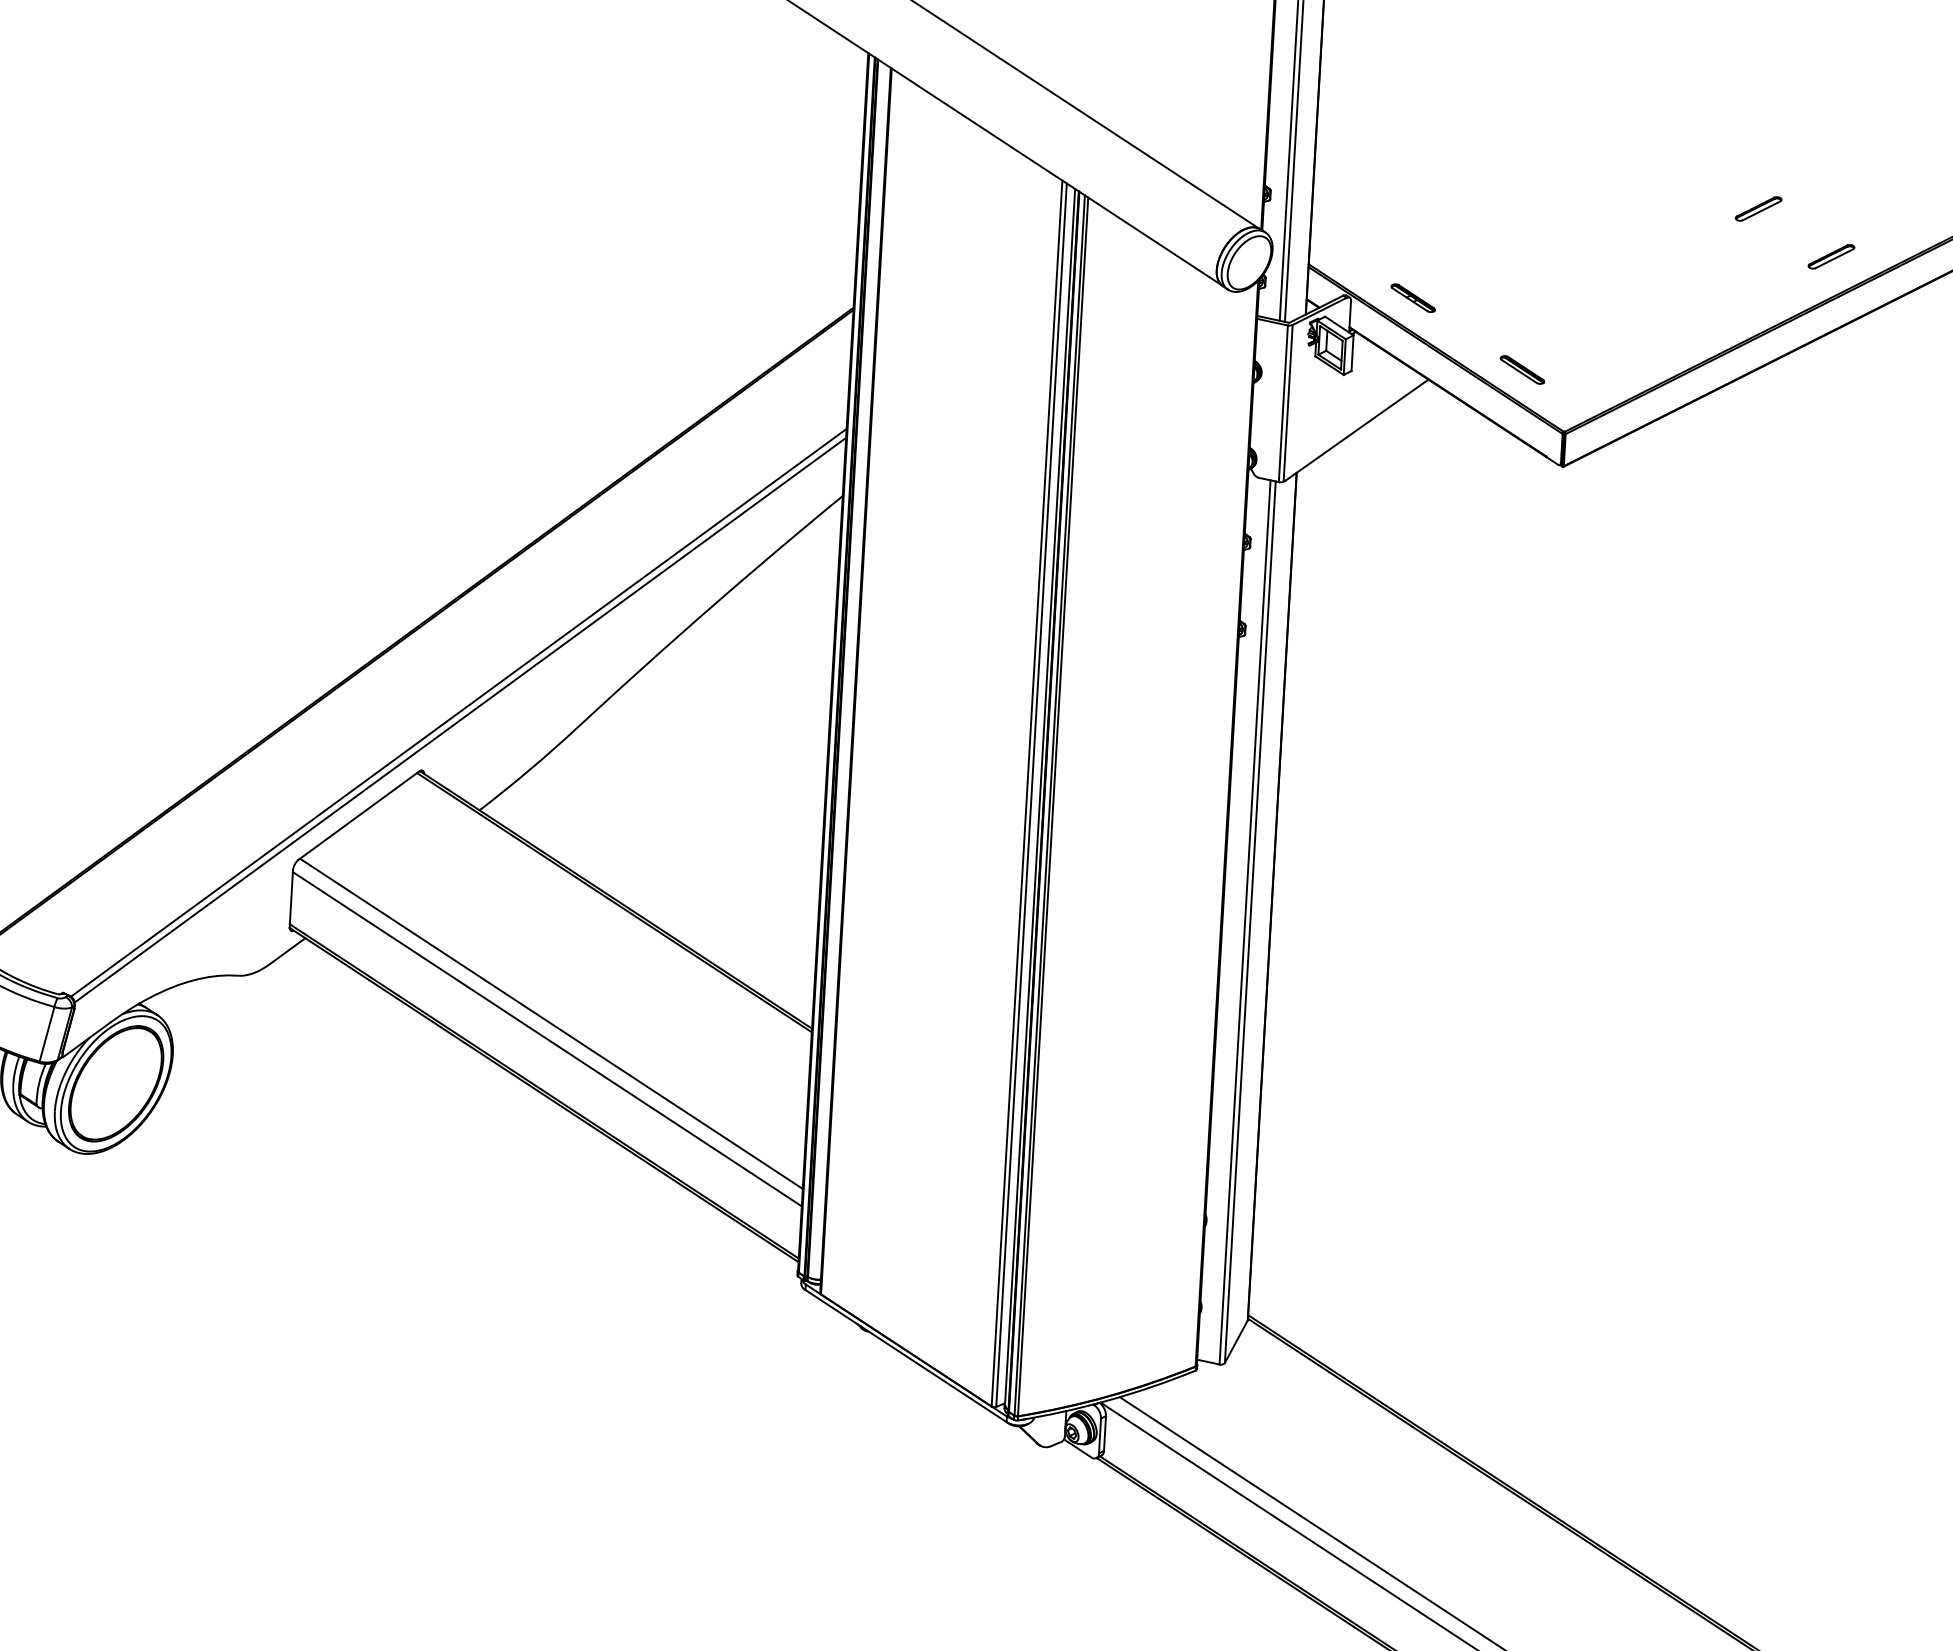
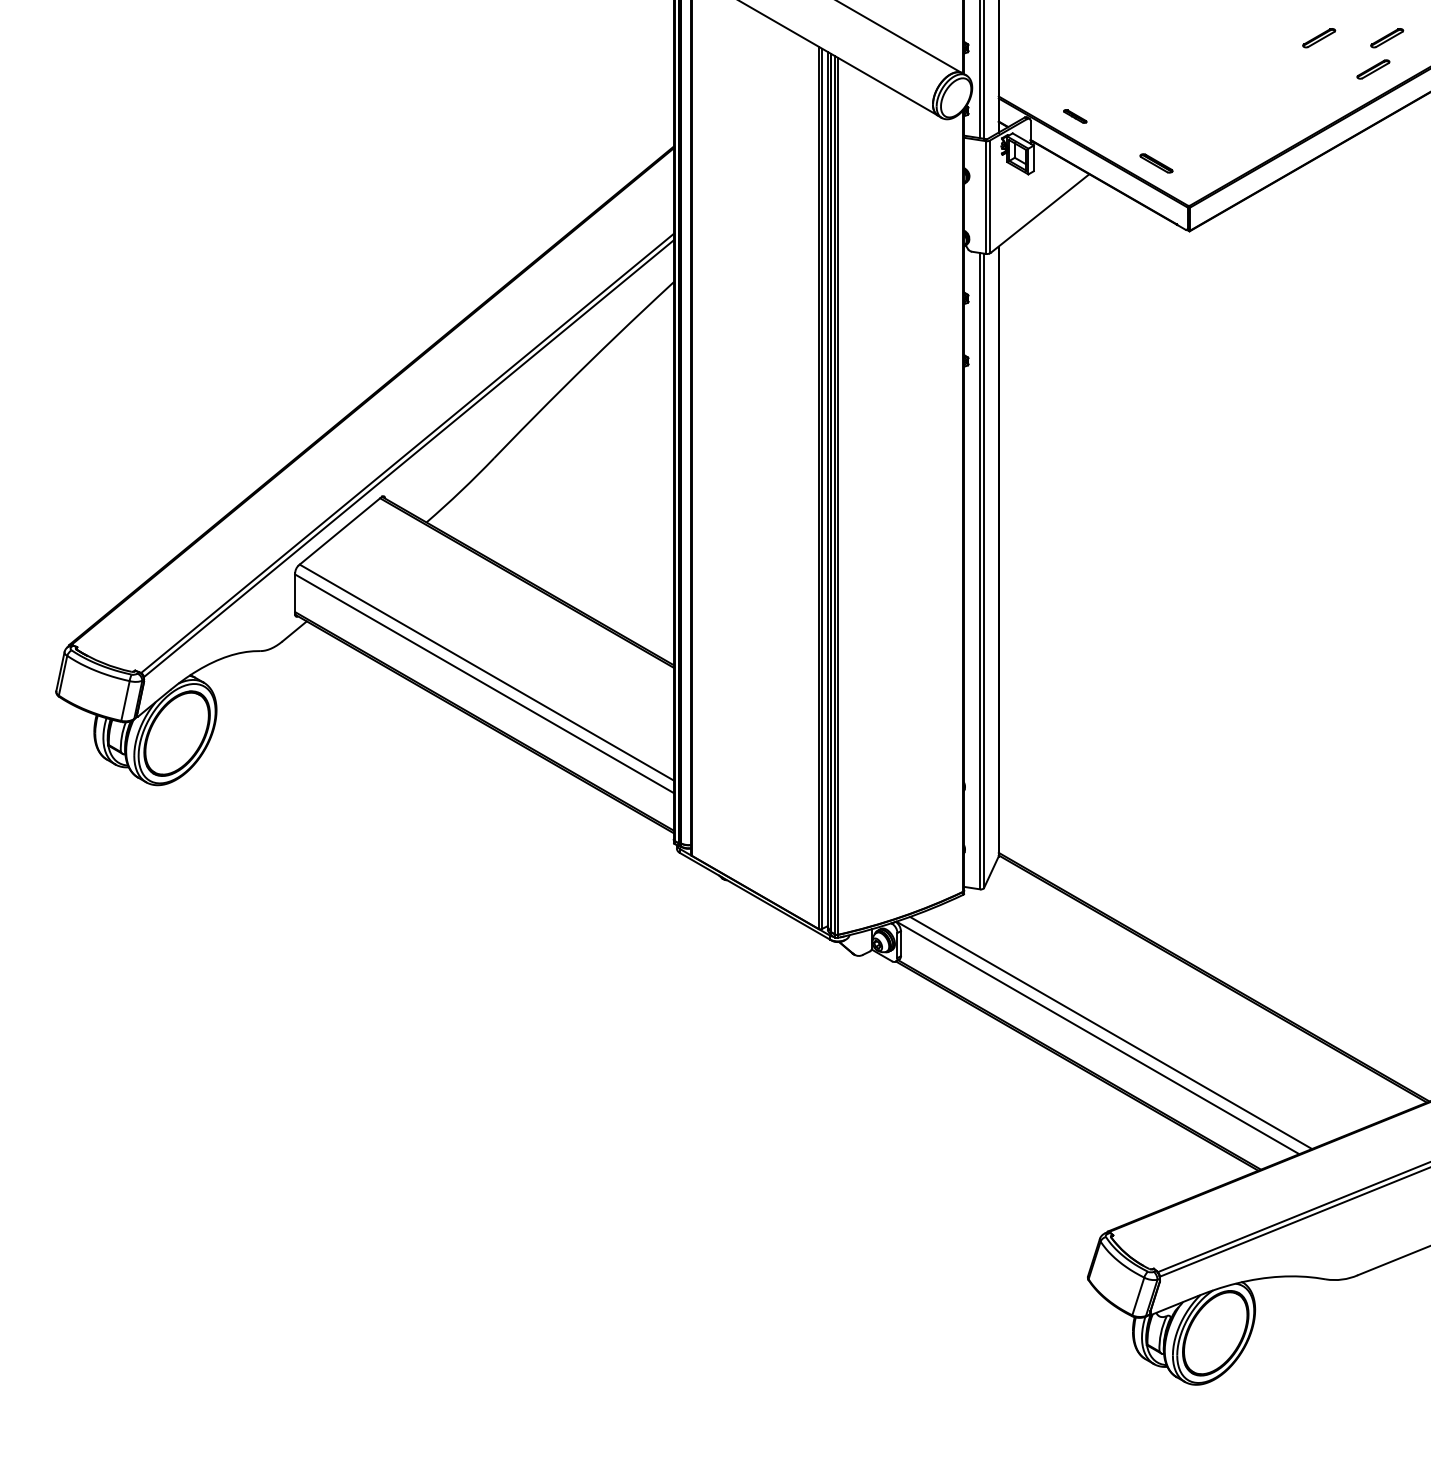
part: (1853, 214) -> (1387, 38), added
part: (1413, 298) -> (1075, 116), size x0.7

